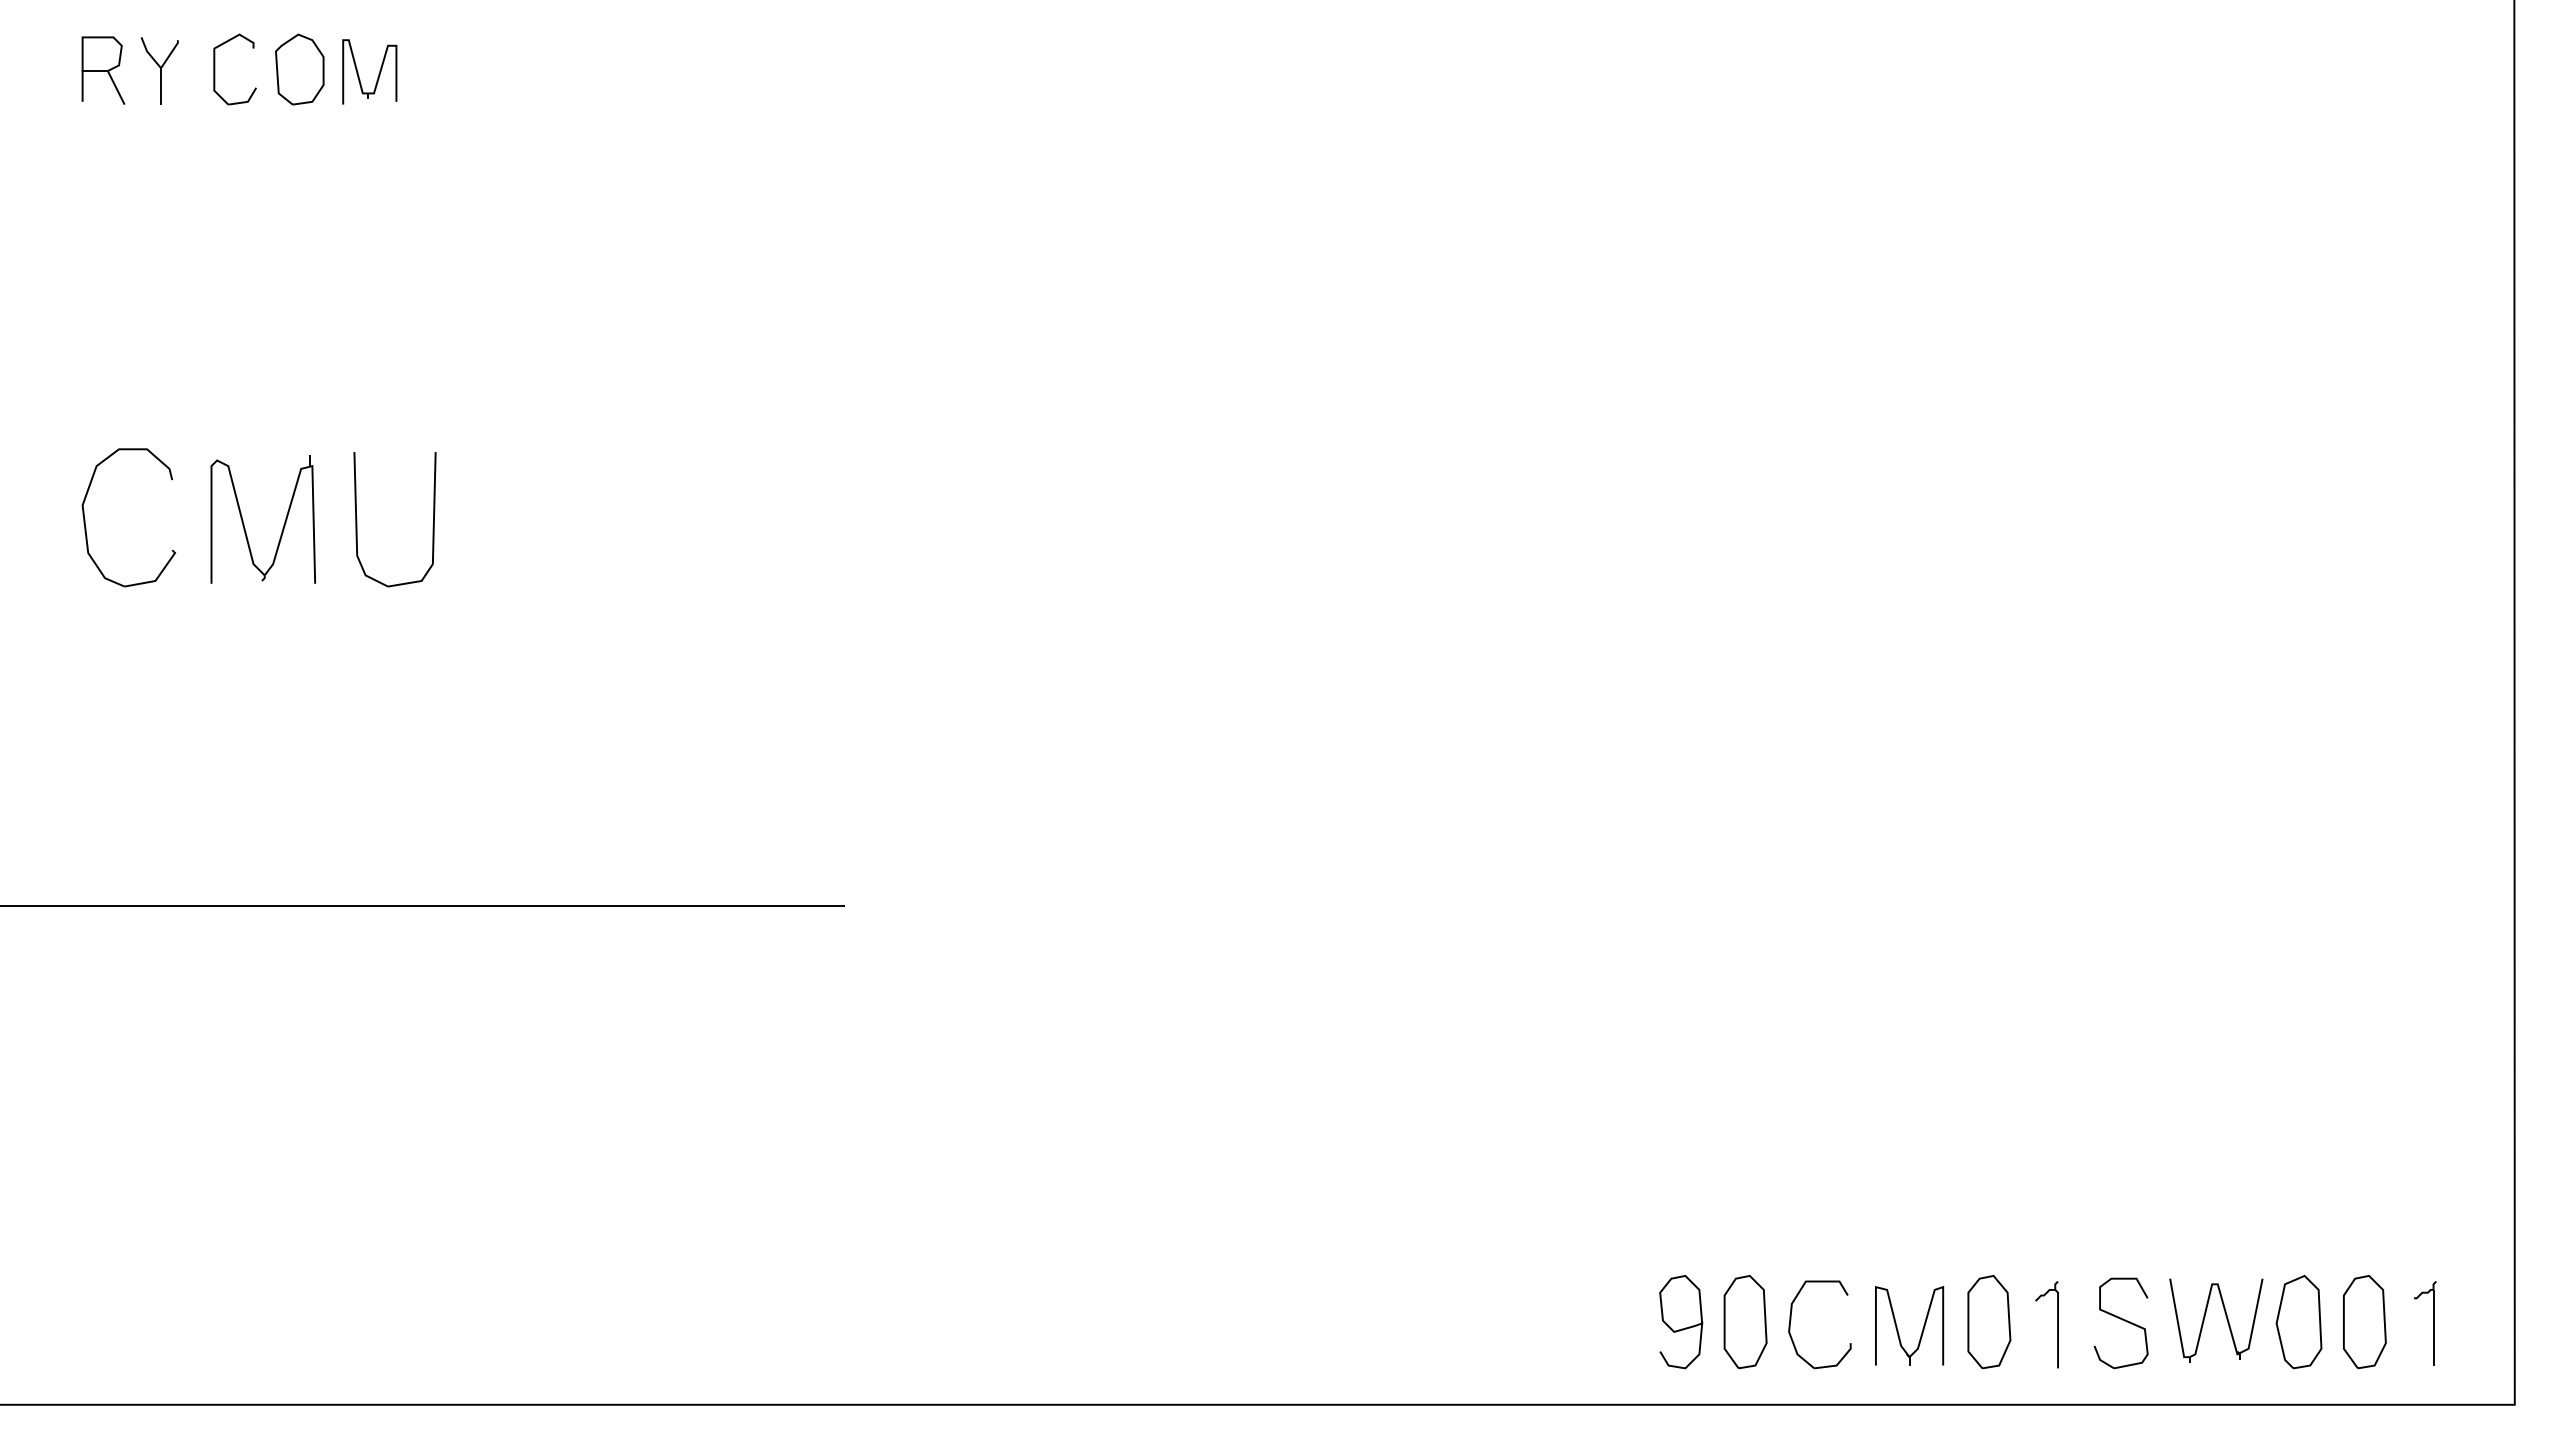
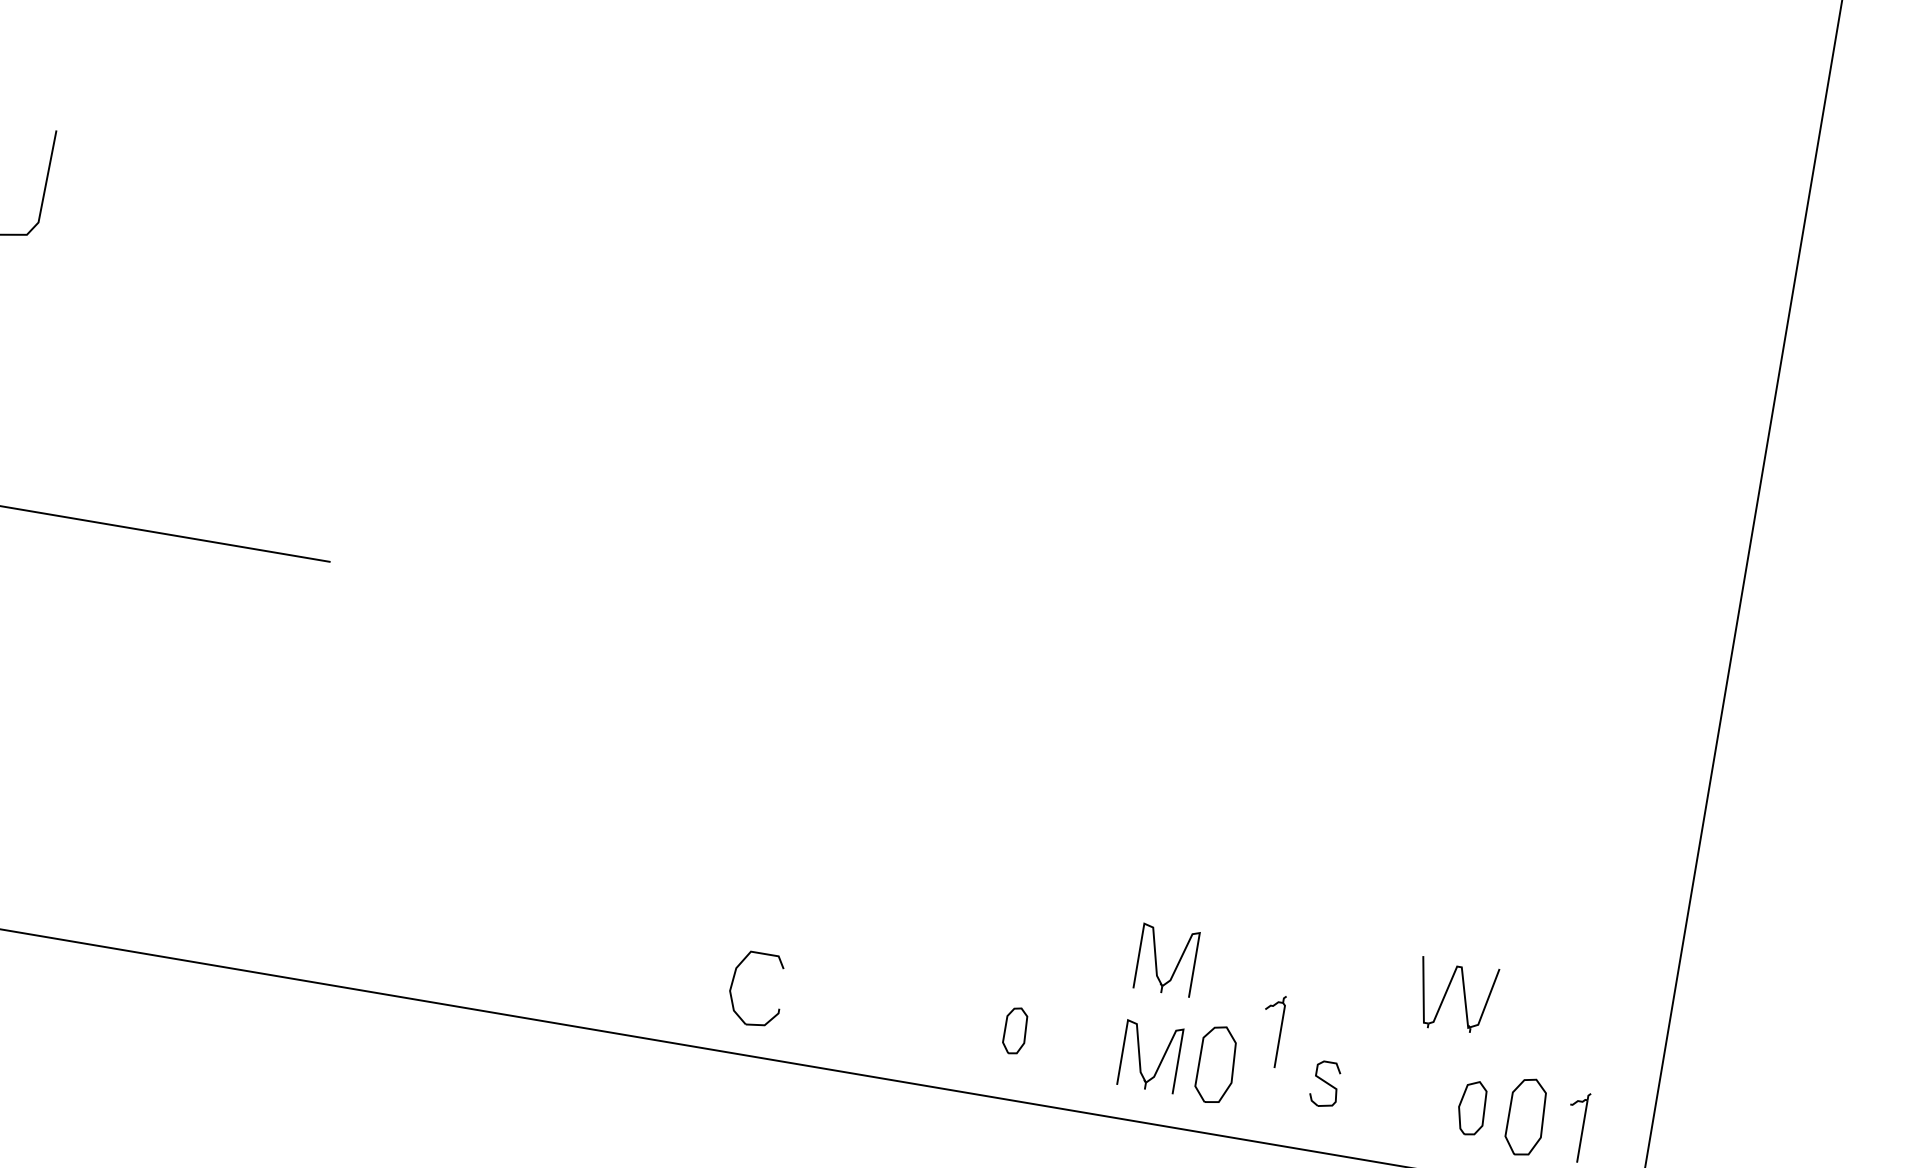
part: (1897, 1209) -> (1156, 959), added
part: (2225, 1316) -> (1463, 994), moved
part: (1791, 1320) -> (733, 981), moved
part: (1745, 1322) -> (1015, 1031), size x0.6
part: (2298, 1322) -> (1471, 1108), size x0.7
part: (2120, 1323) -> (1324, 1084), size x0.6
part: (2057, 1324) -> (1280, 1031), moved
curve: (1681, 1328) -> (961, 1027), removed

